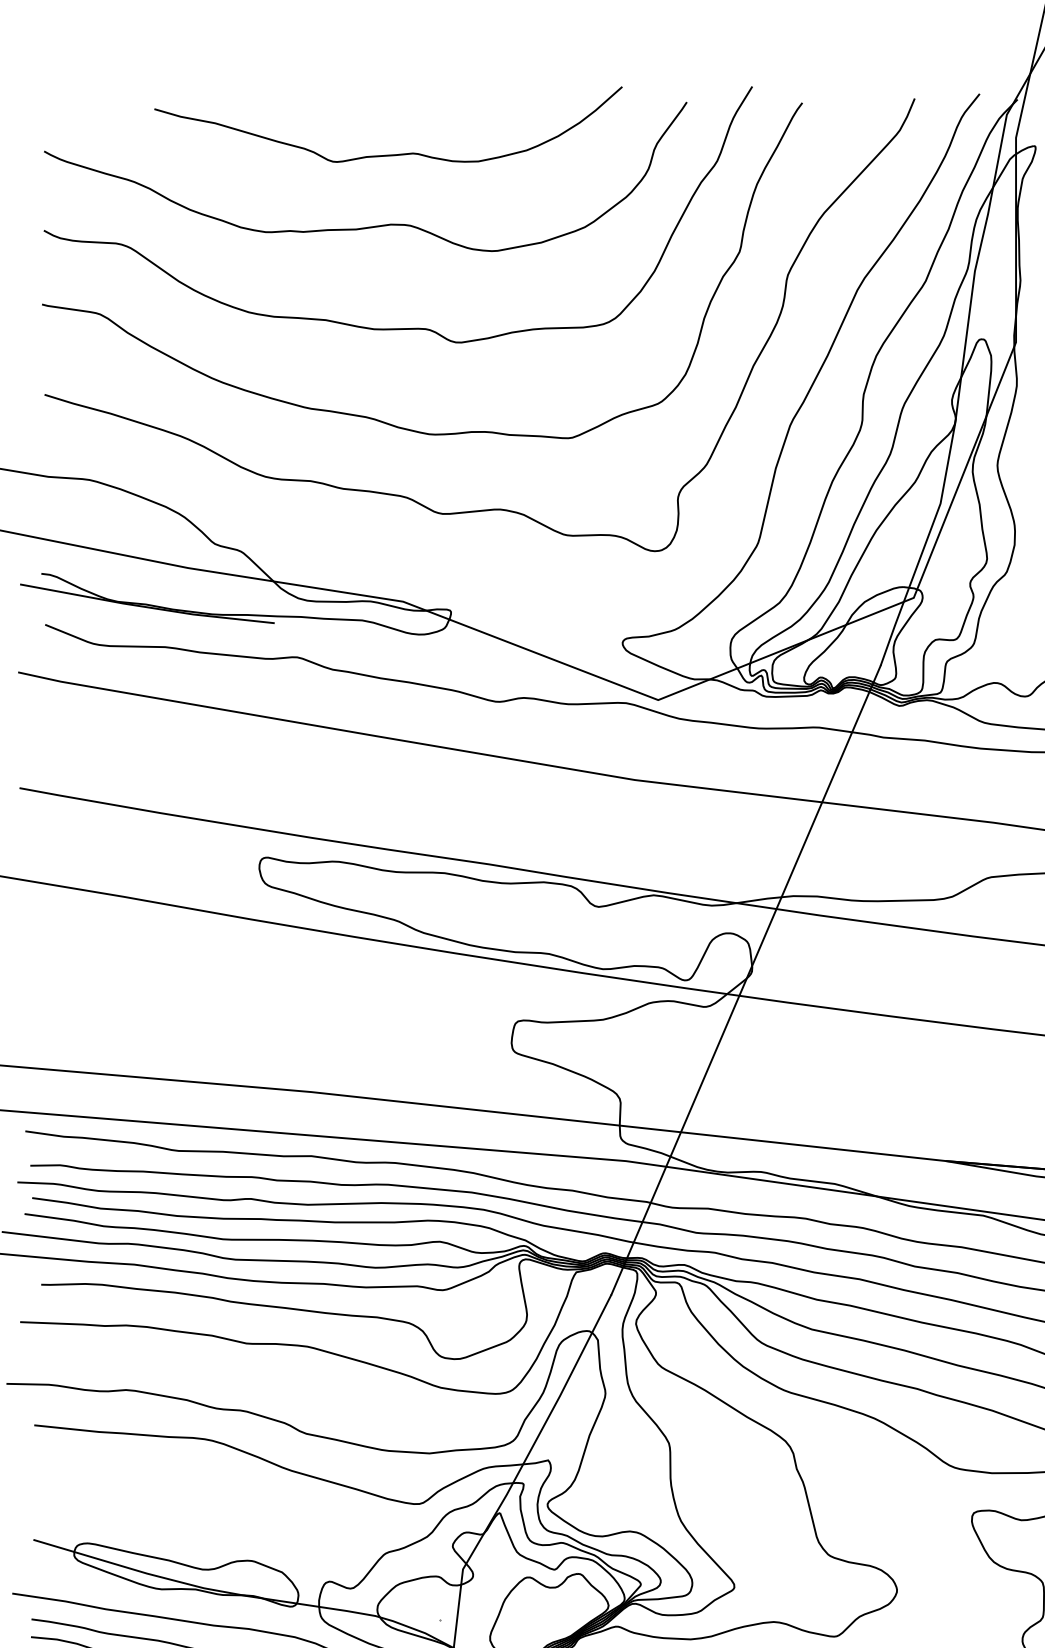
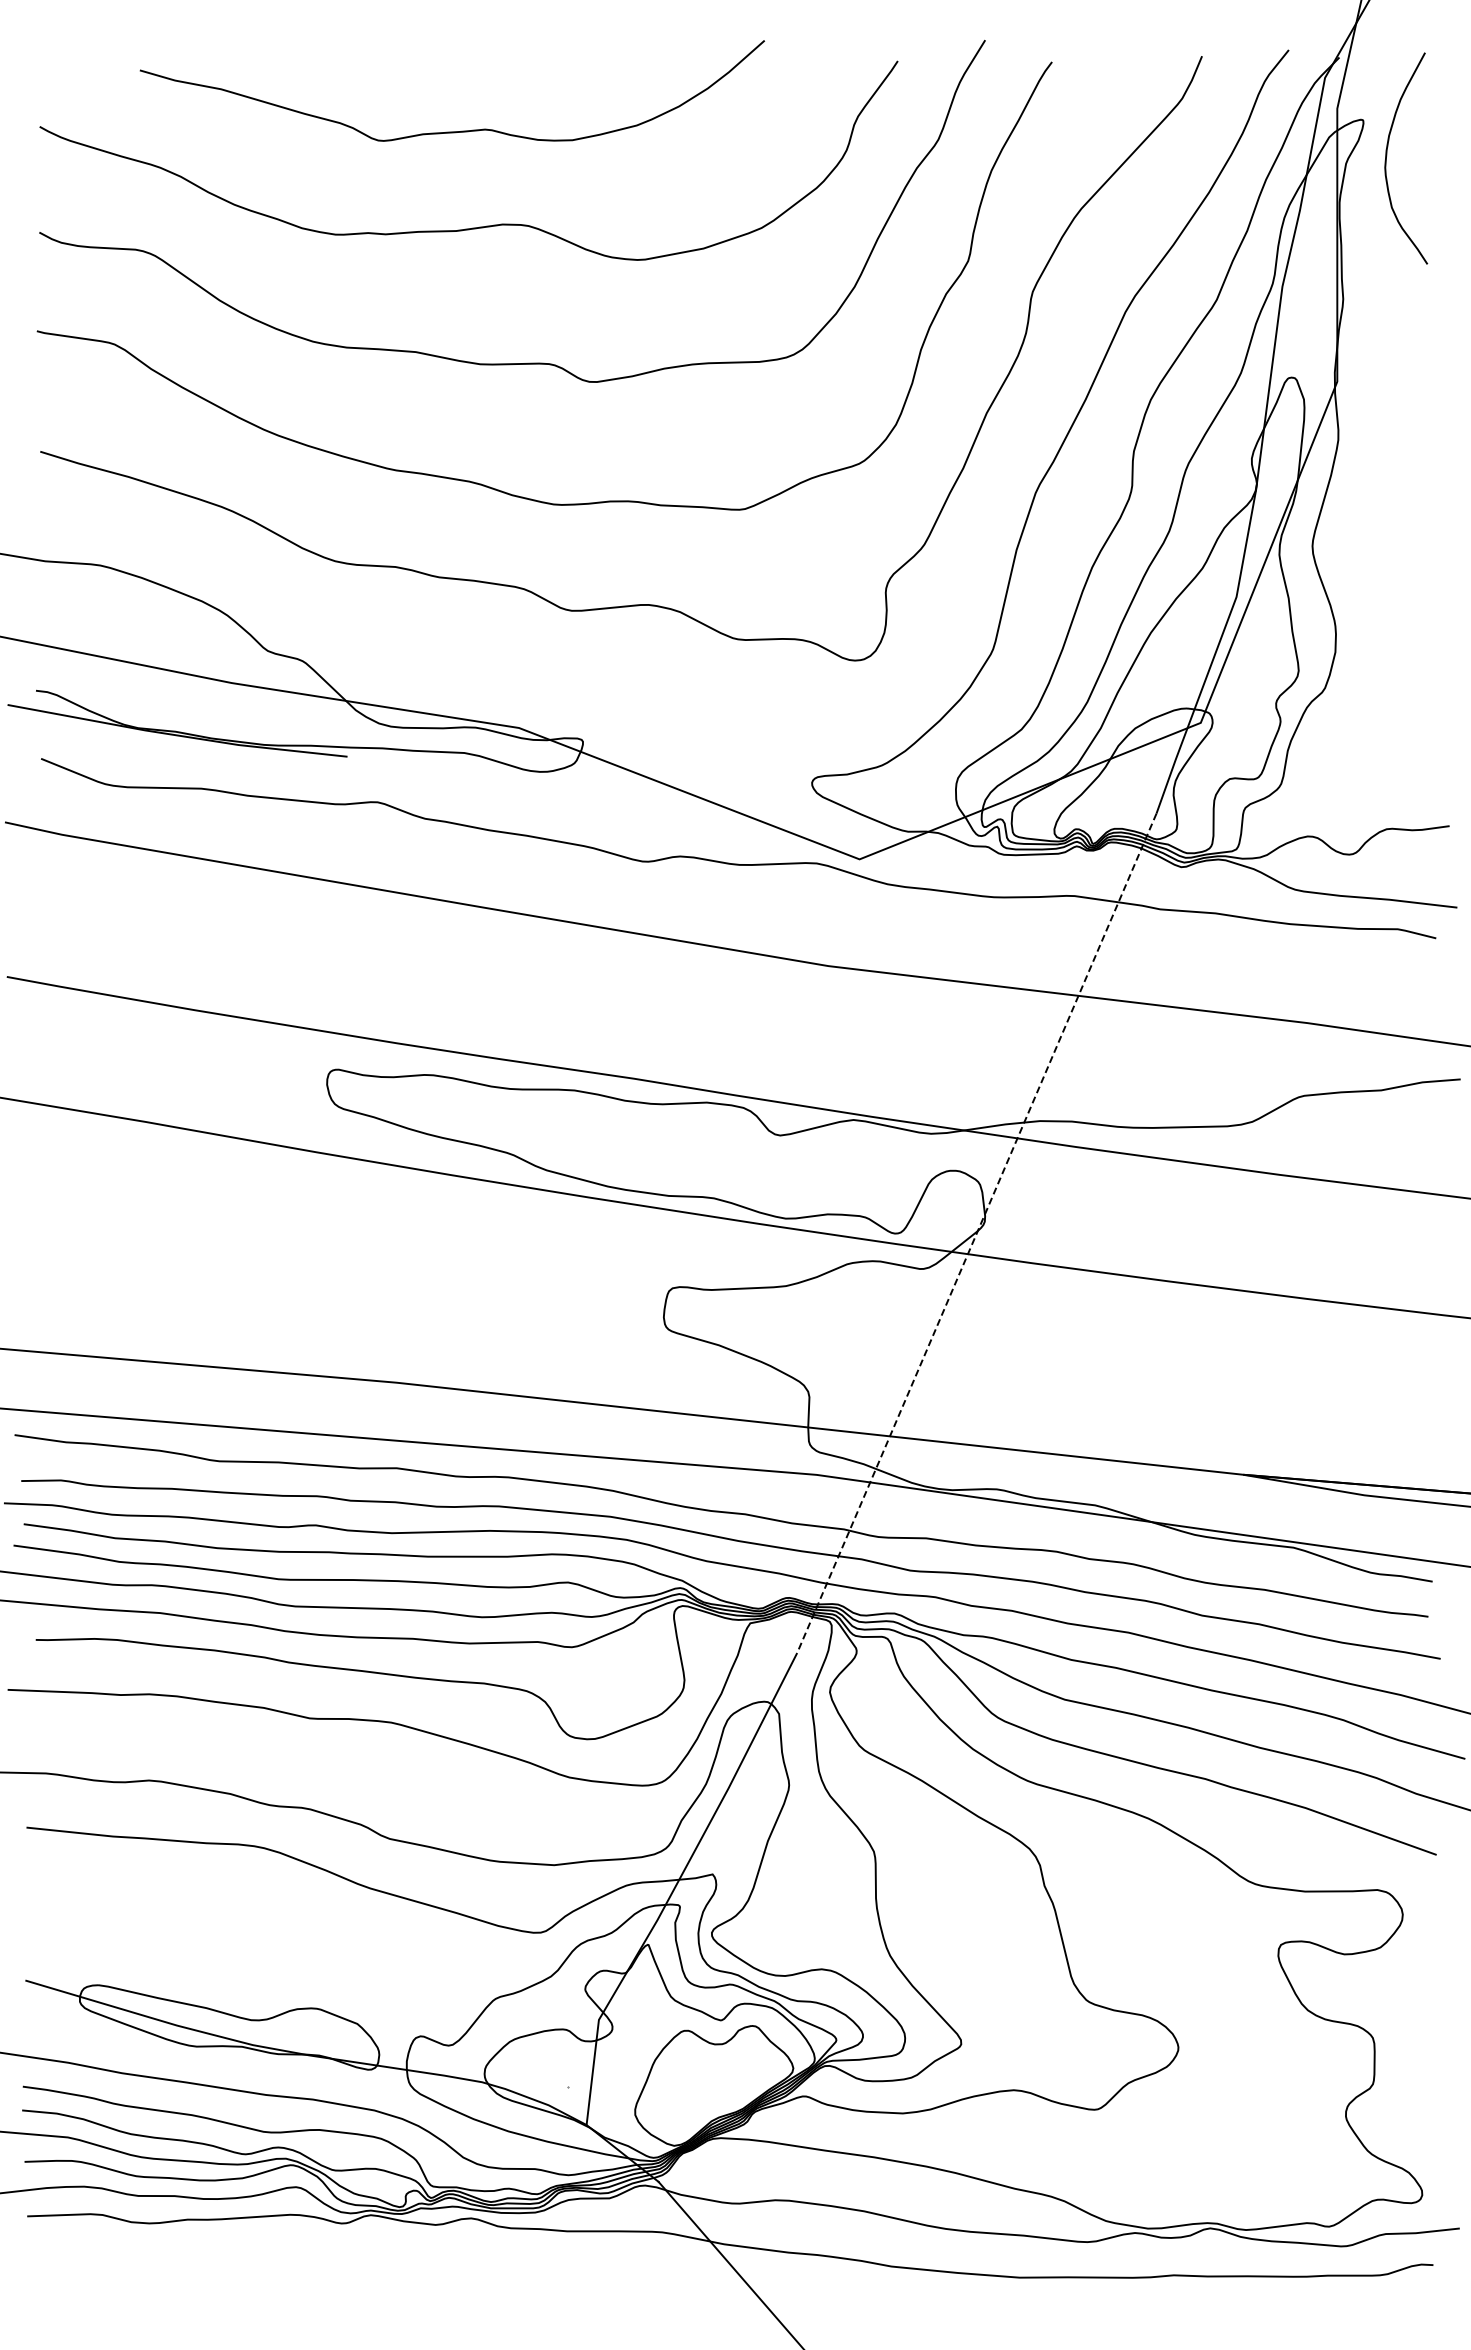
curve: (387, 154) -> (451, 131), moved
line: (745, 980) -> (976, 1233), solid -> dashed

